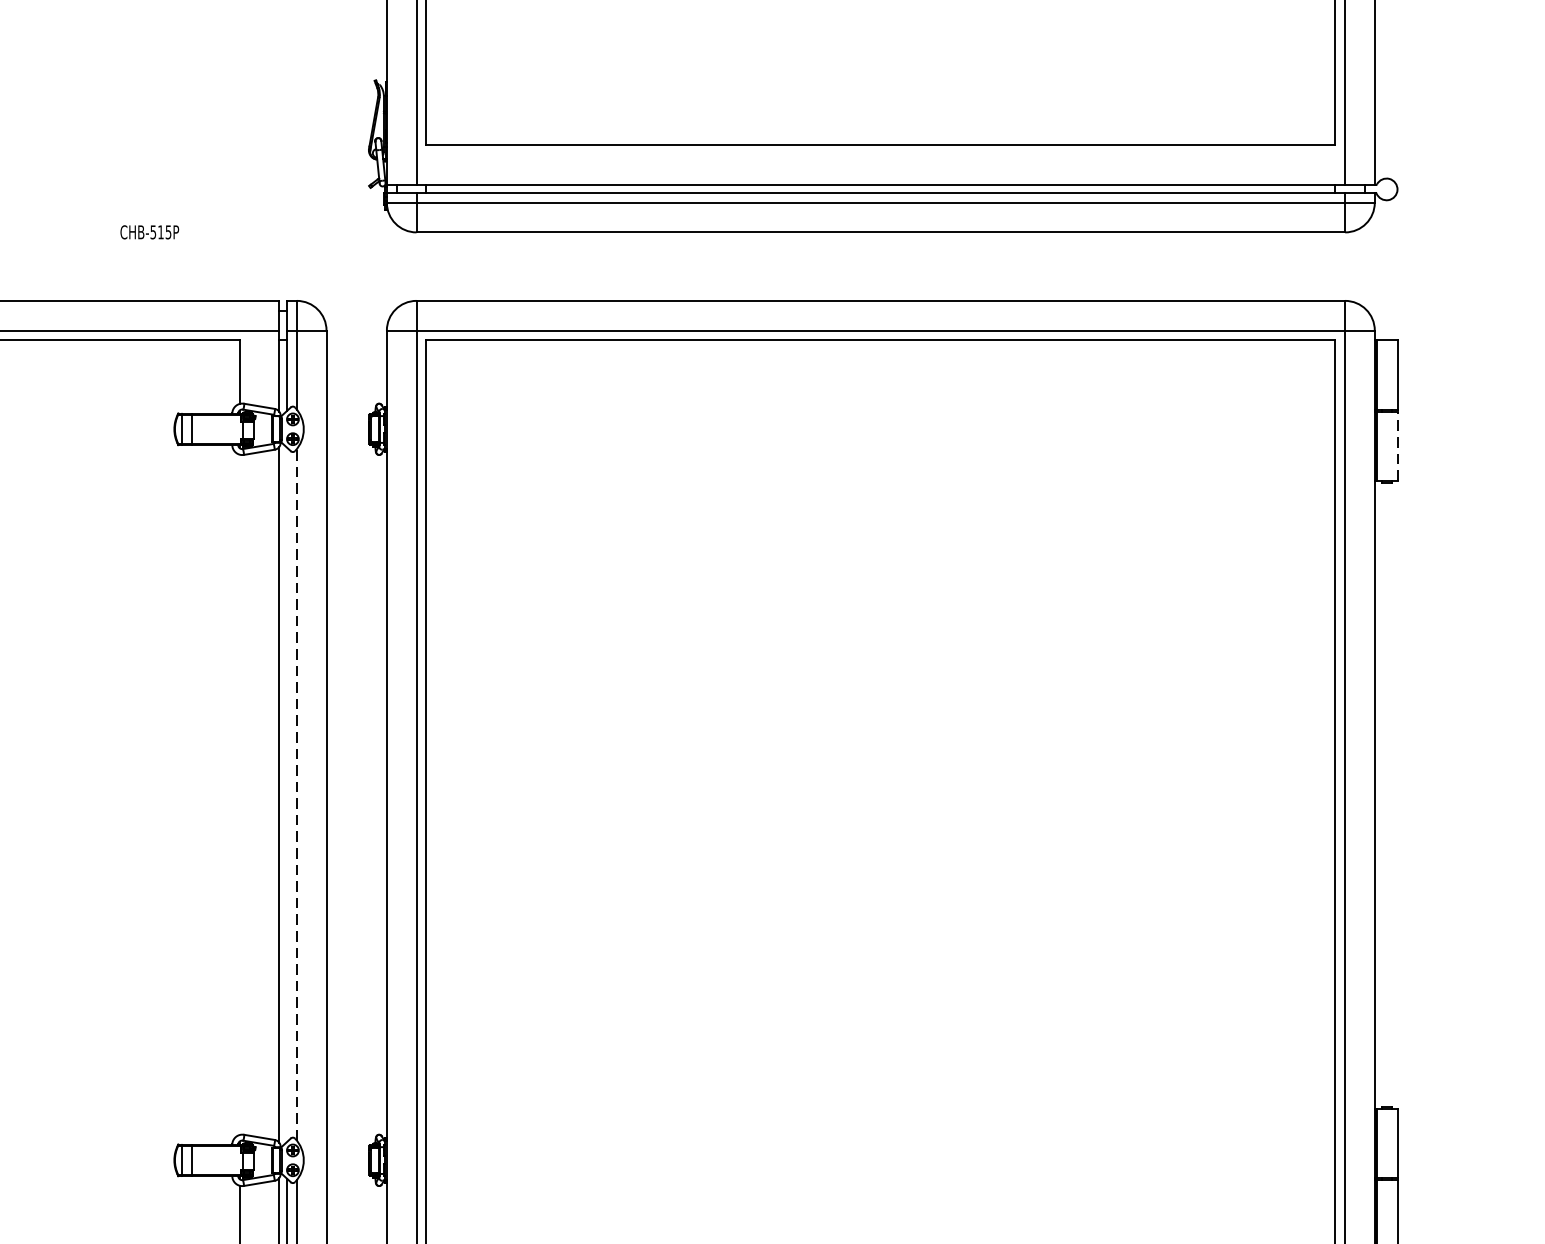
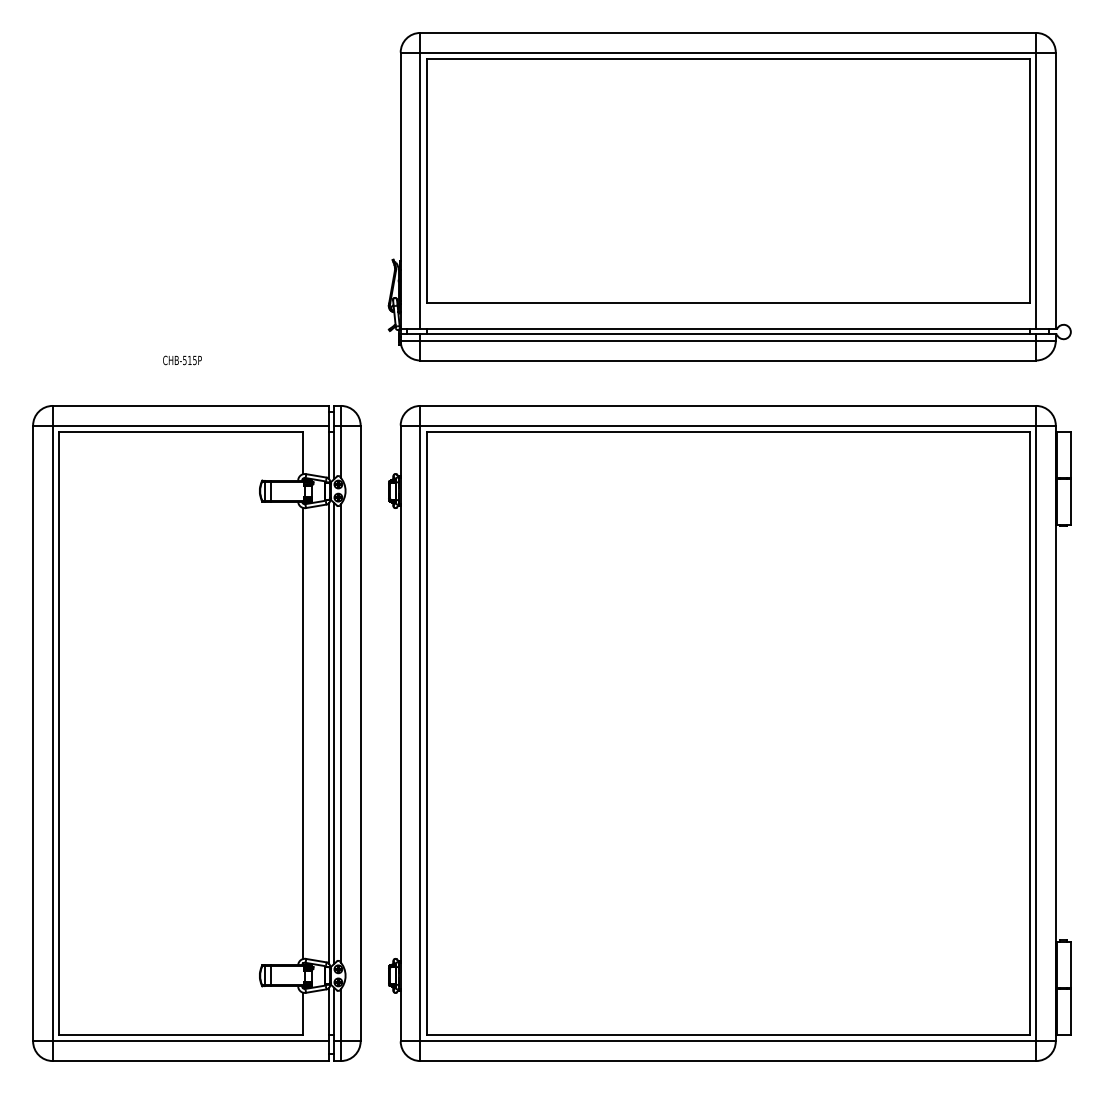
text: (149, 232) -> (182, 360), moved
line: (1396, 446) -> (1070, 502), dashed -> solid
line: (297, 793) -> (341, 732), dashed -> solid
line: (240, 794) -> (303, 733), added
line: (287, 794) -> (334, 733), added

